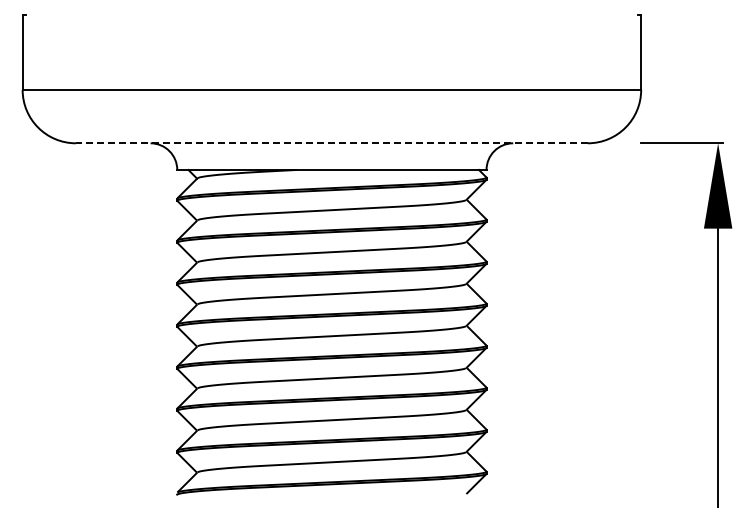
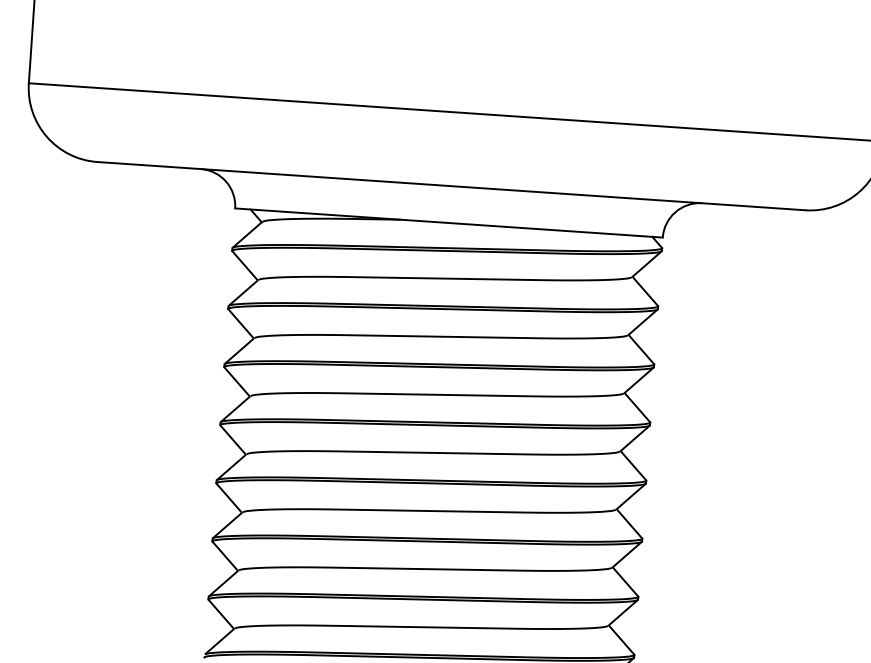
line: (331, 143) -> (450, 186), dashed -> solid

